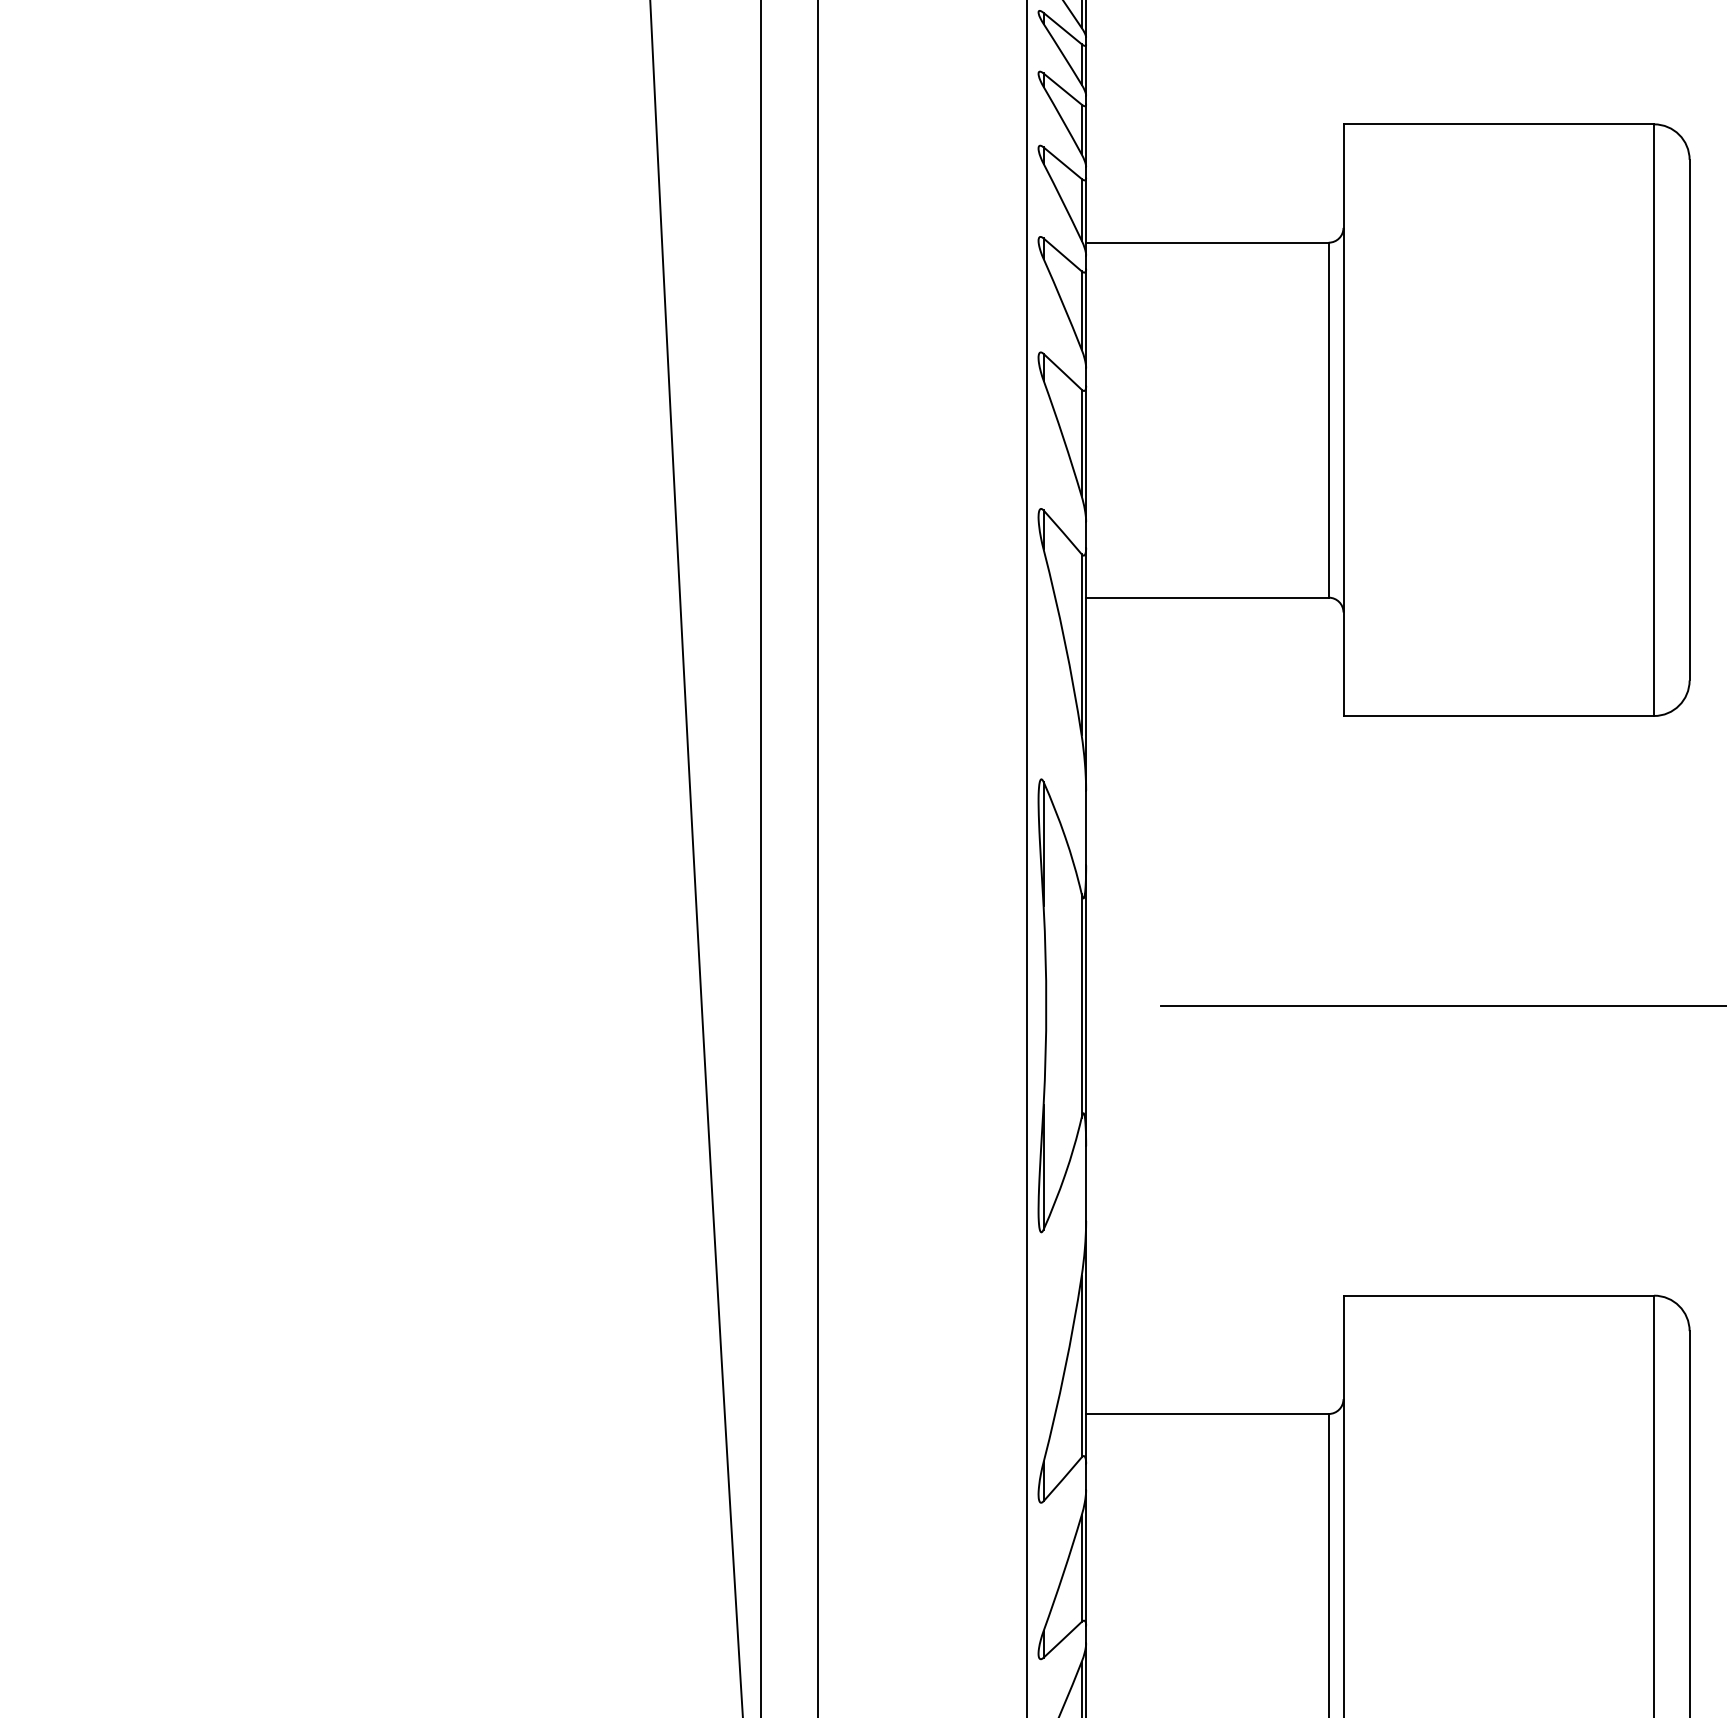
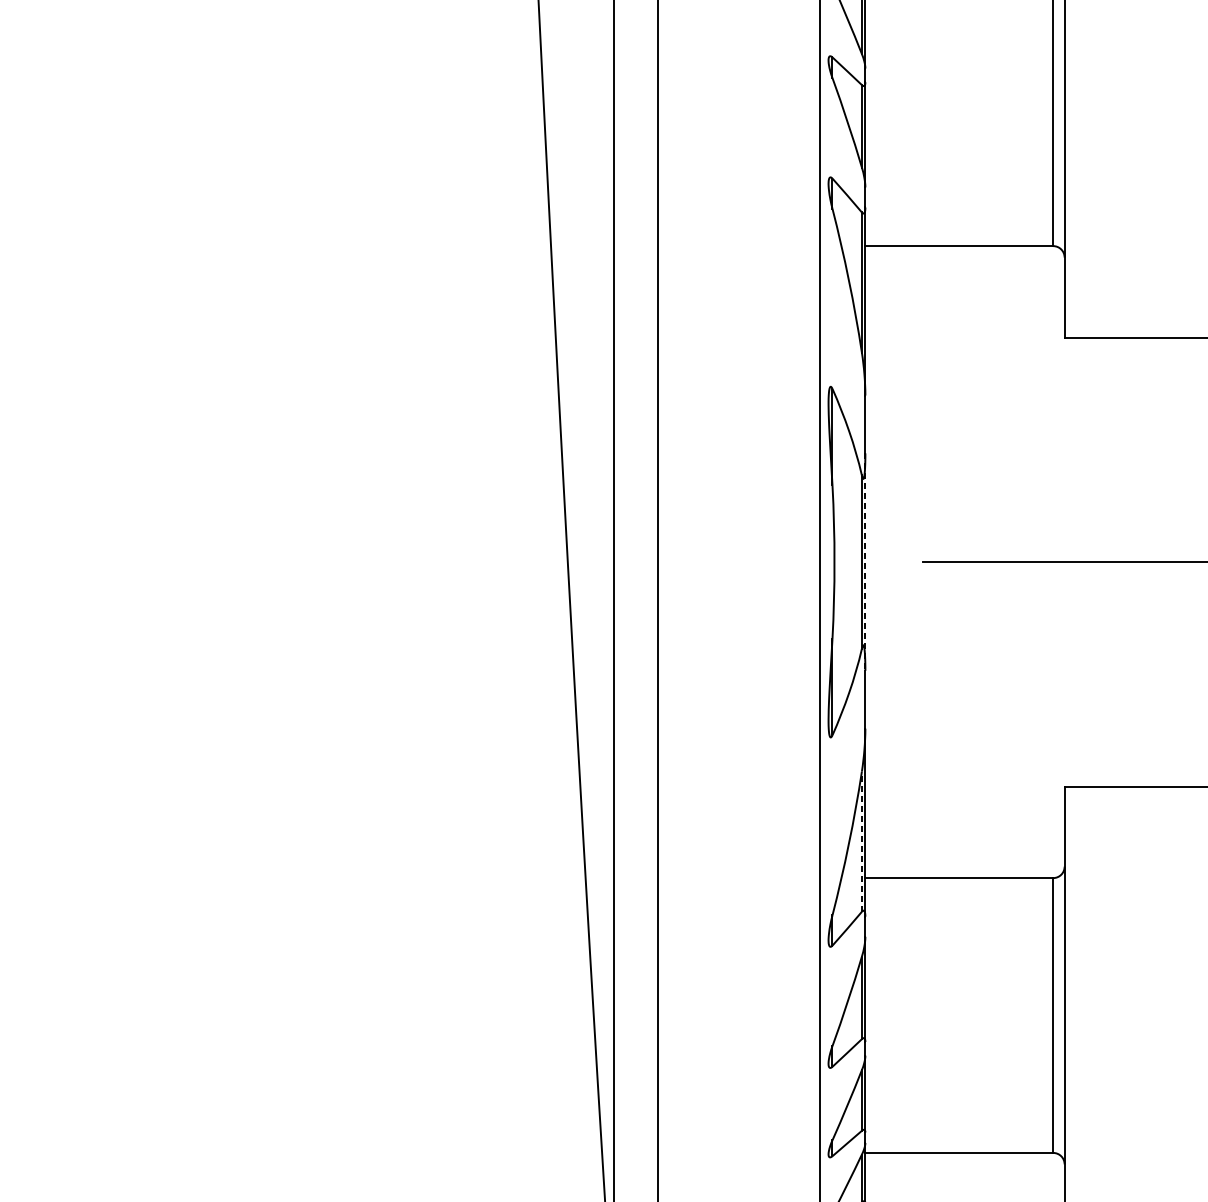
line: (1086, 1006) -> (865, 562), solid -> dashed
line: (1081, 1366) -> (861, 841), solid -> dashed

